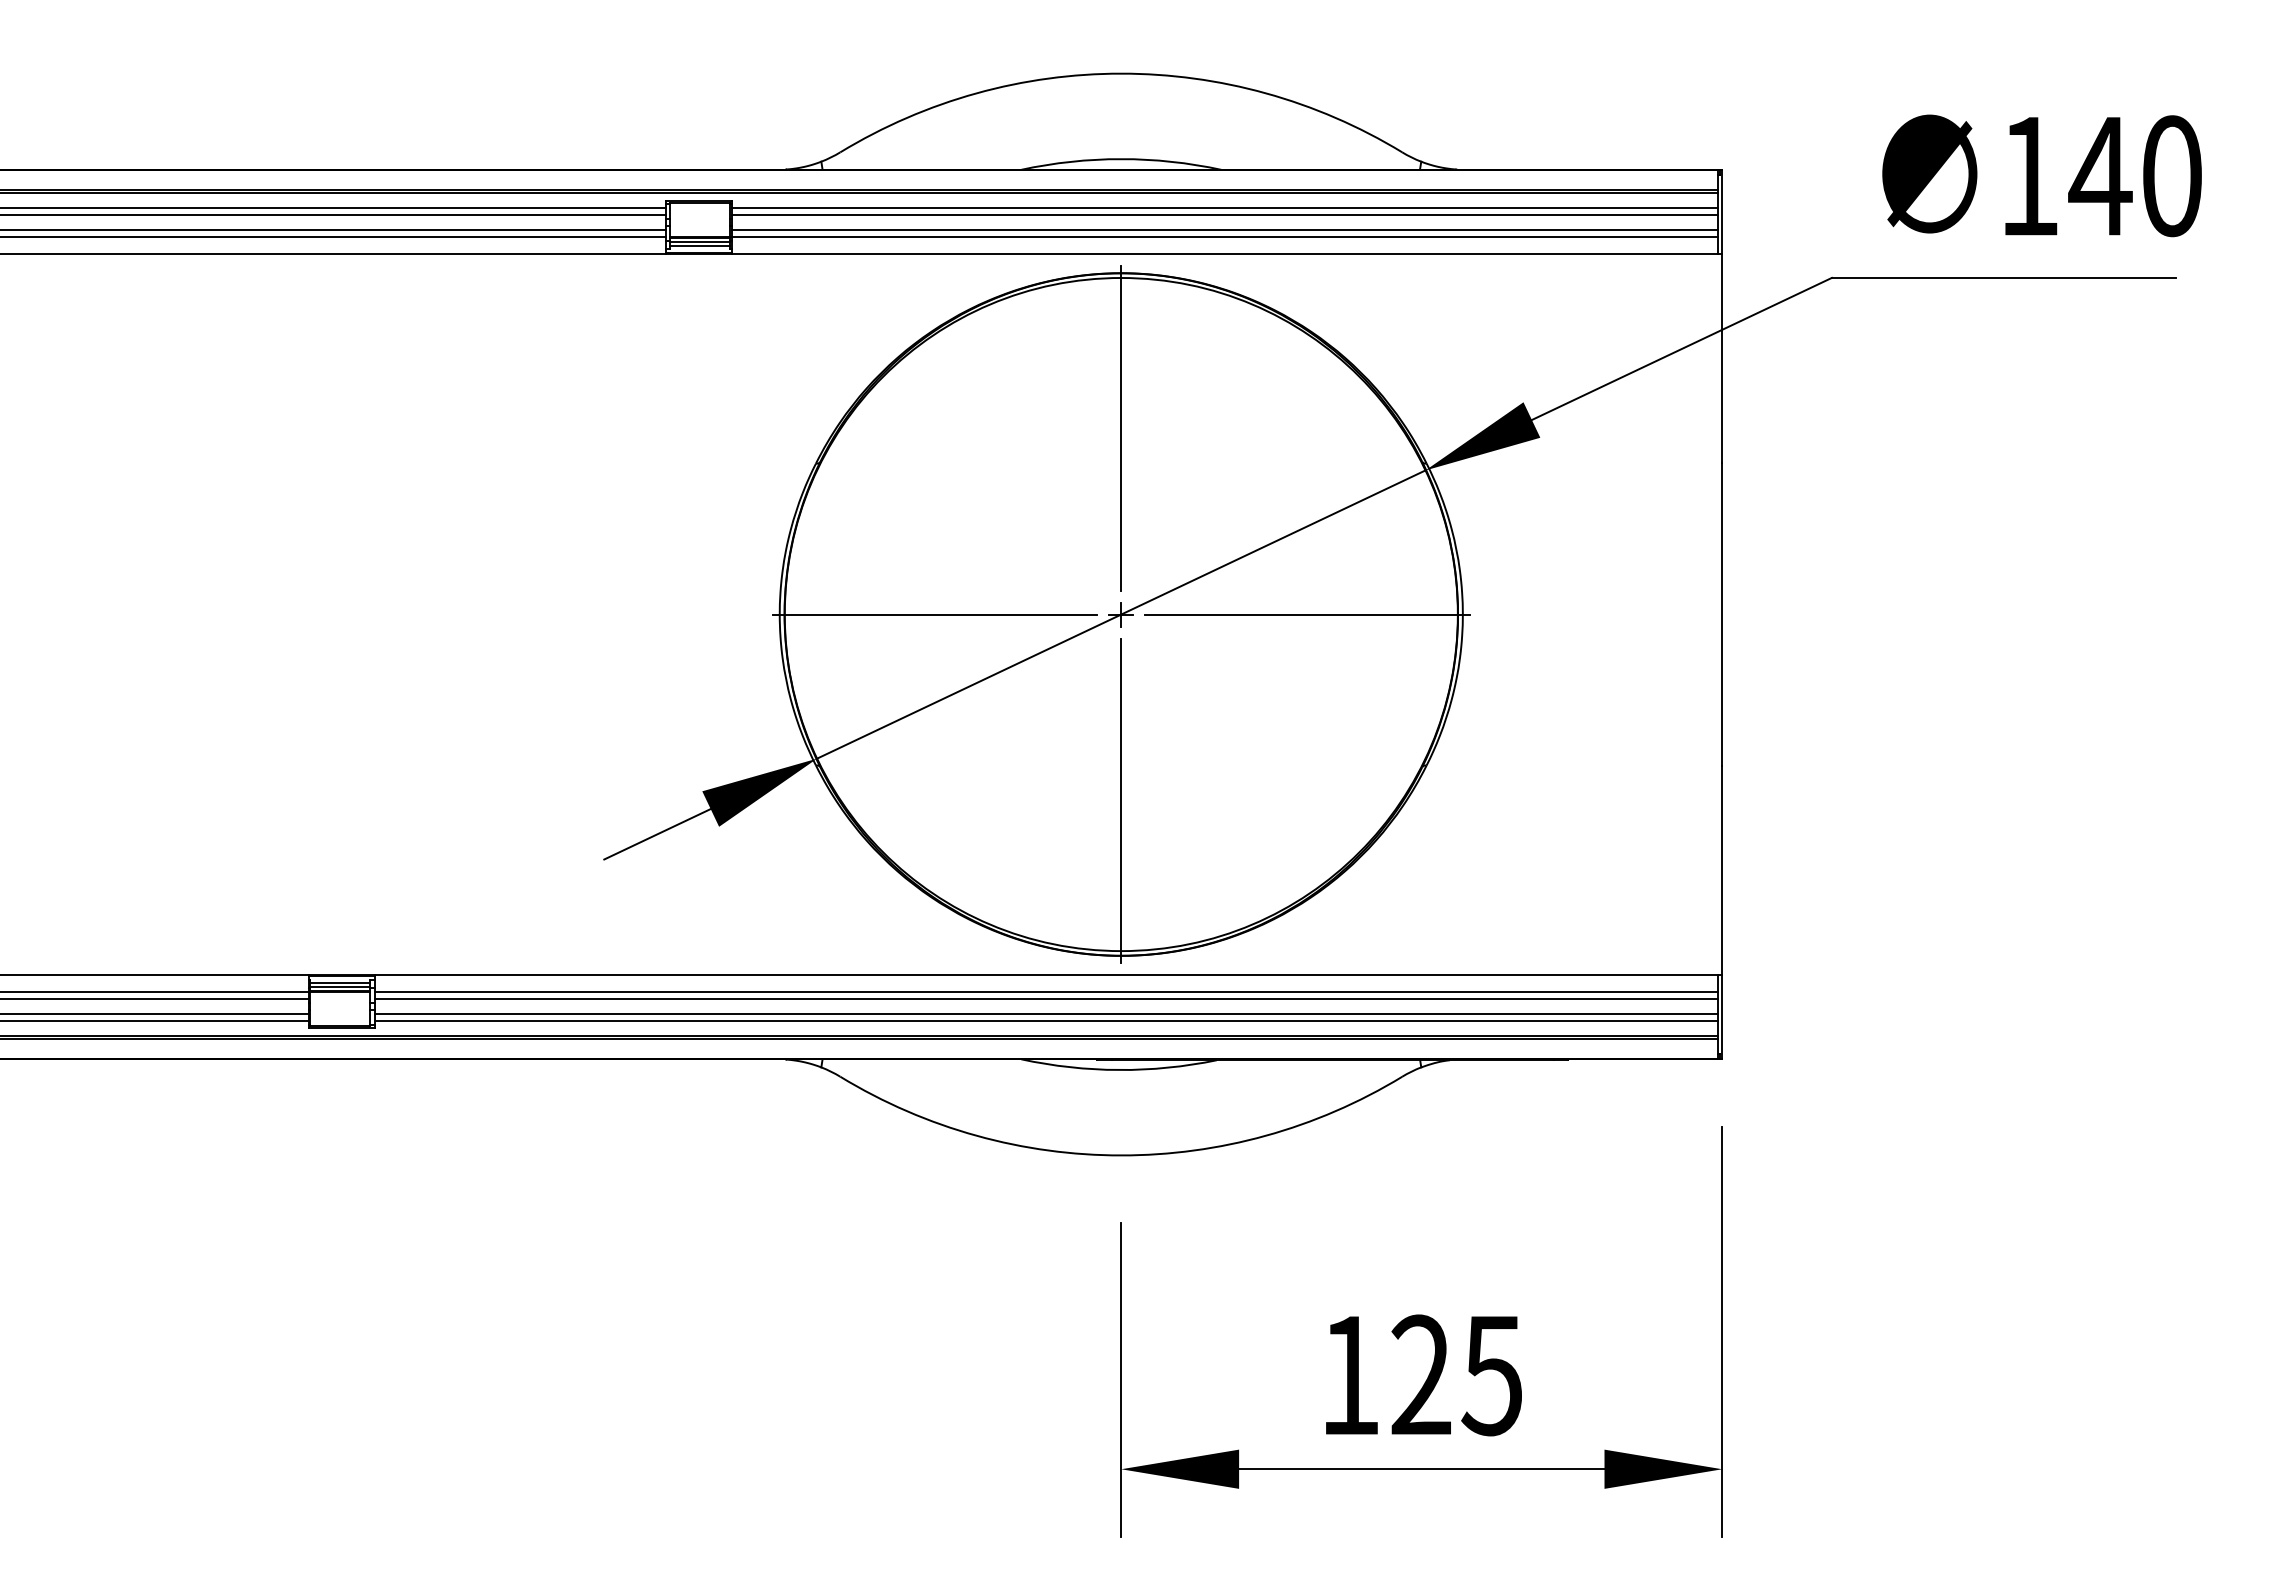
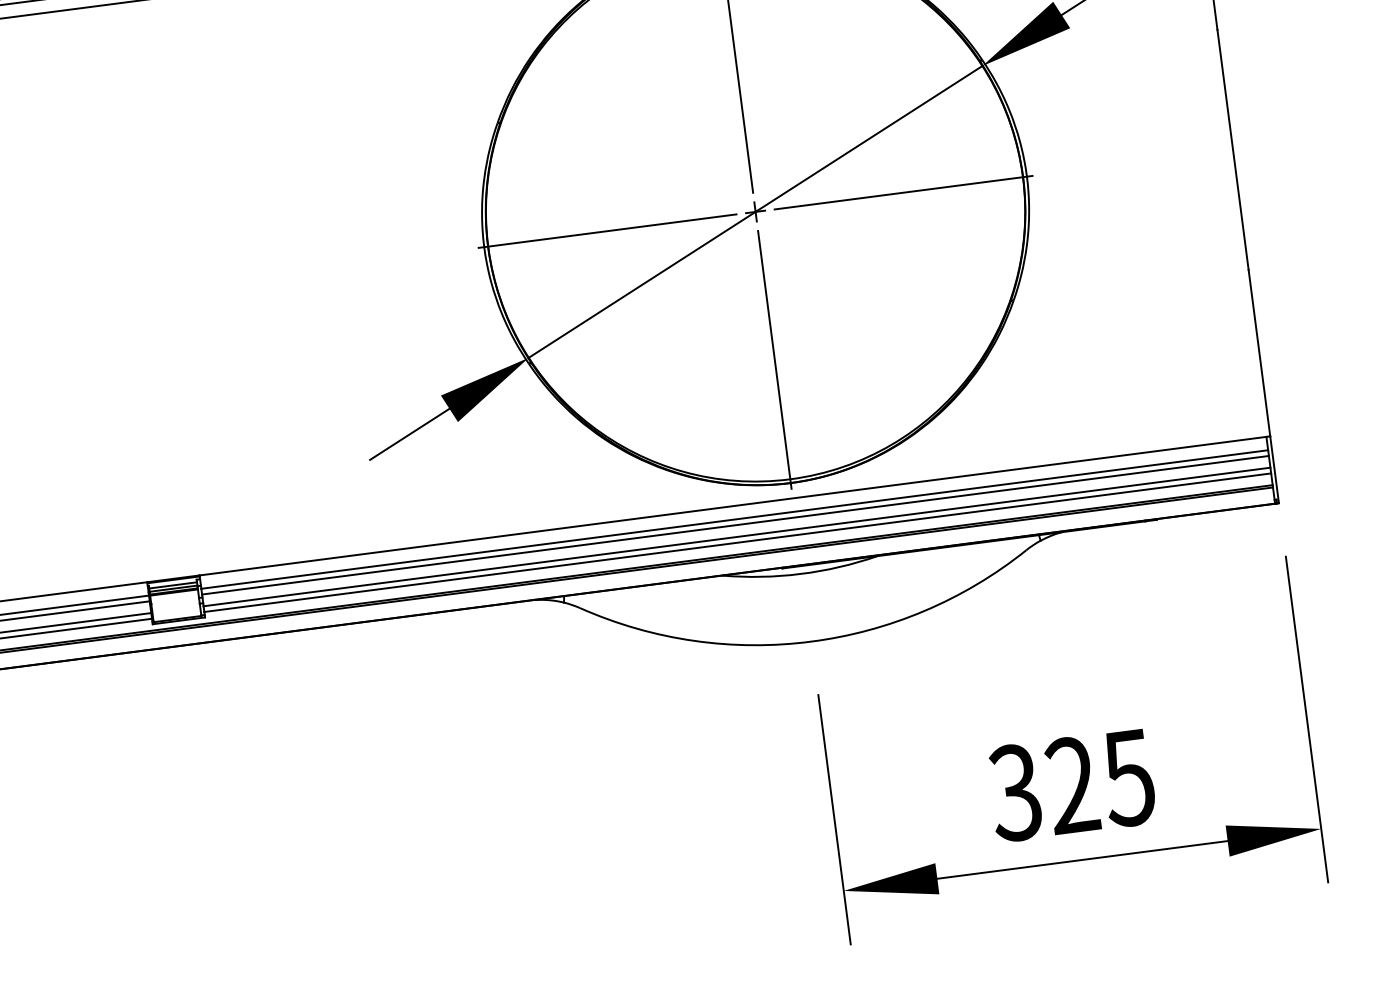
text: (1348, 1375) -> (1014, 793), 125 -> 325

